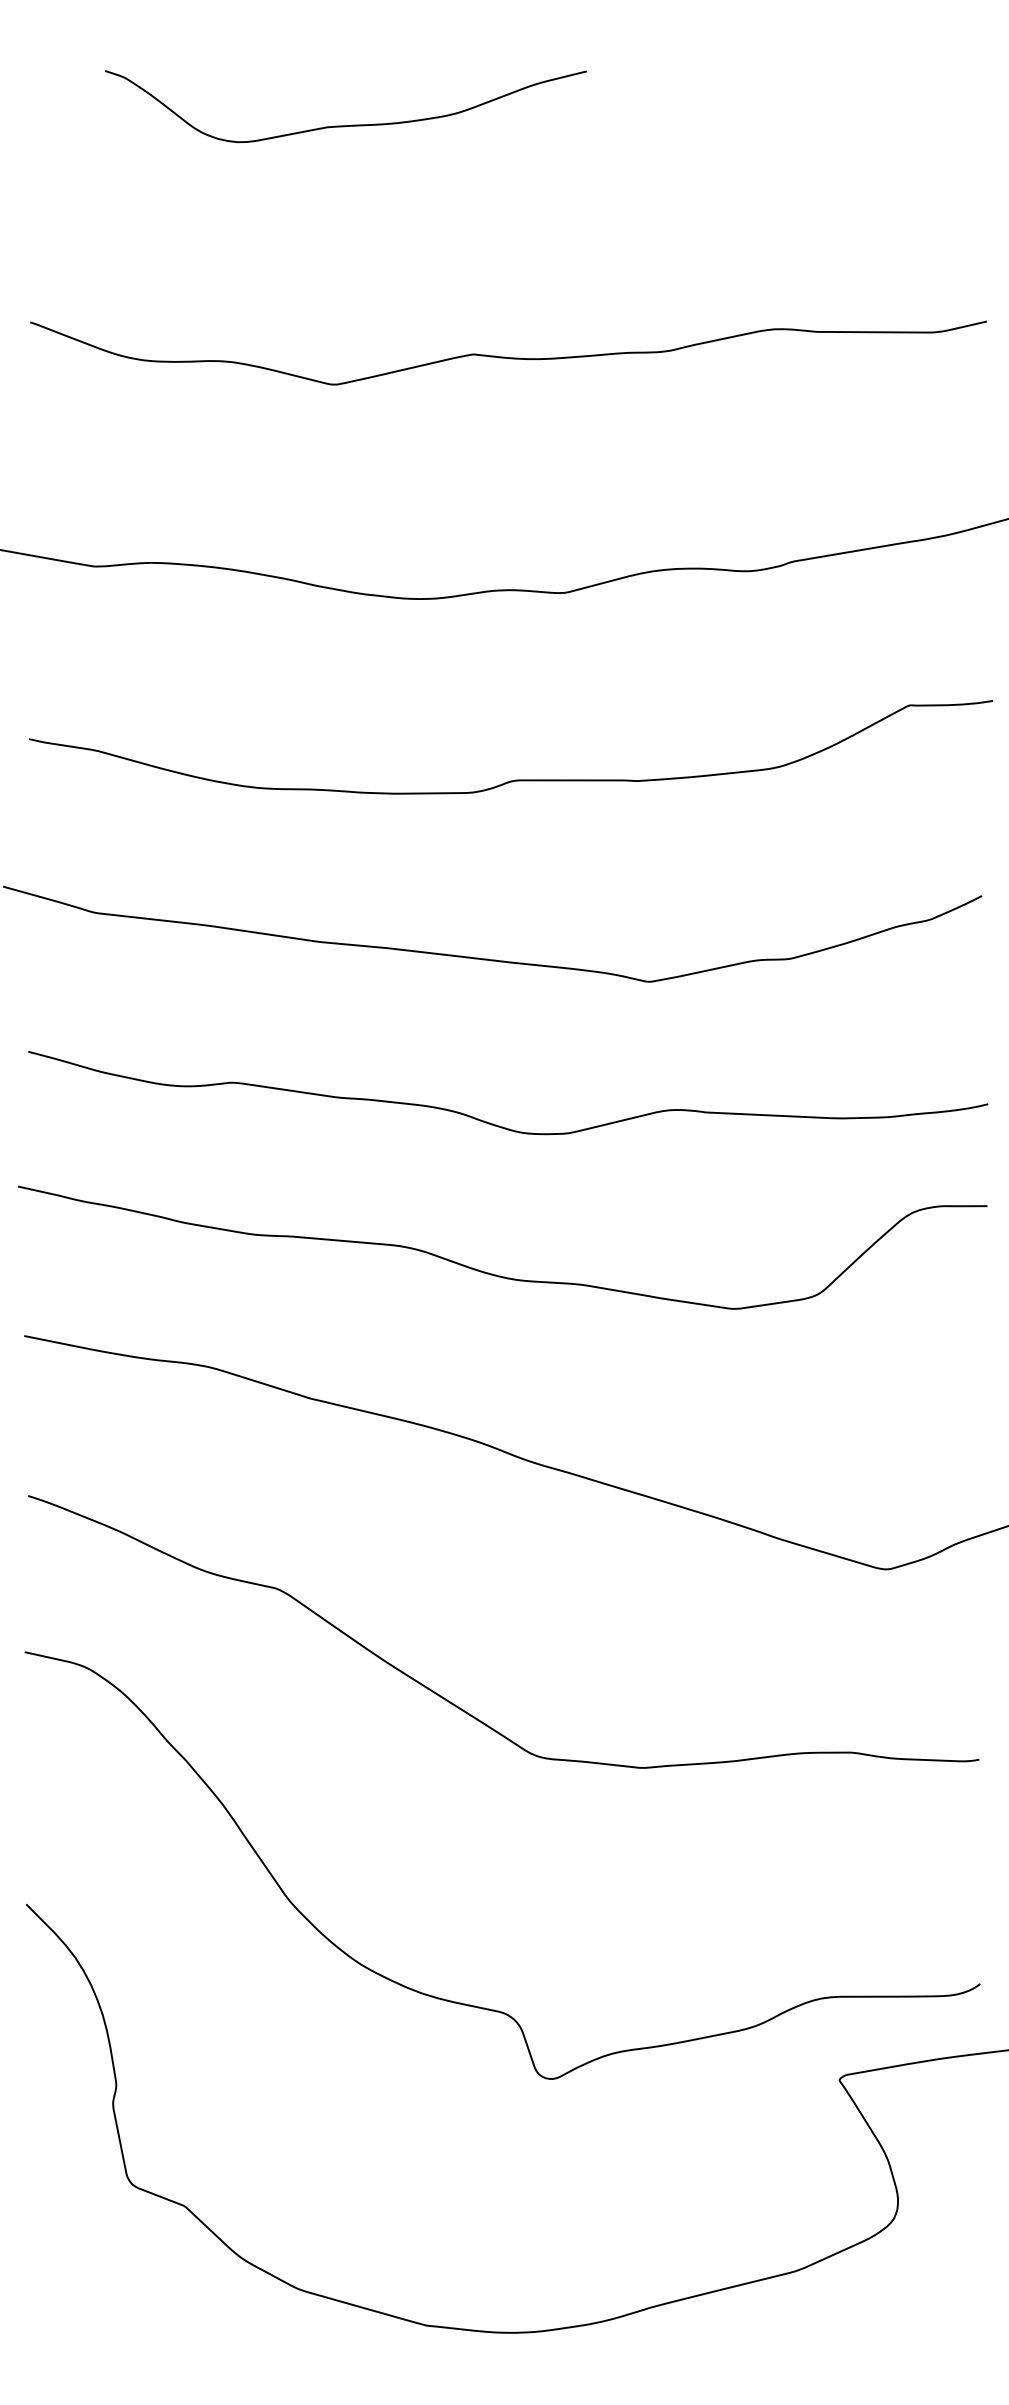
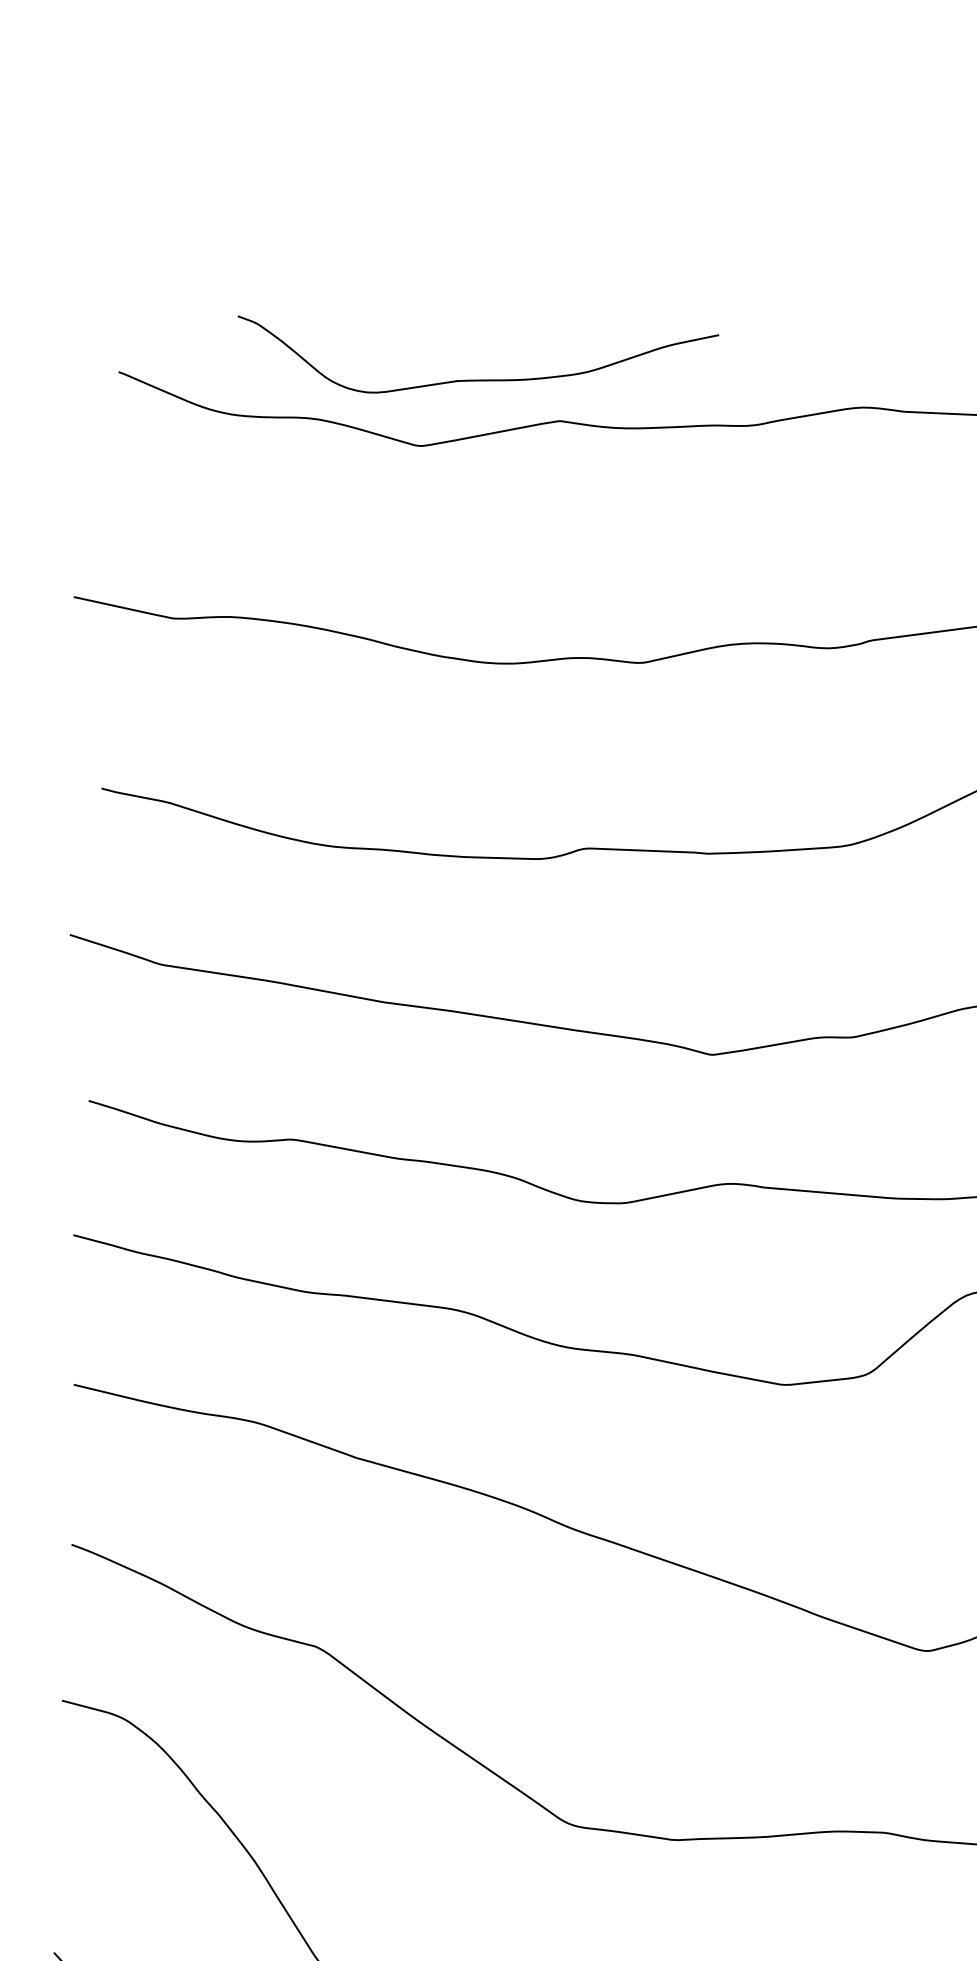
curve: (351, 124) -> (481, 379), moved

